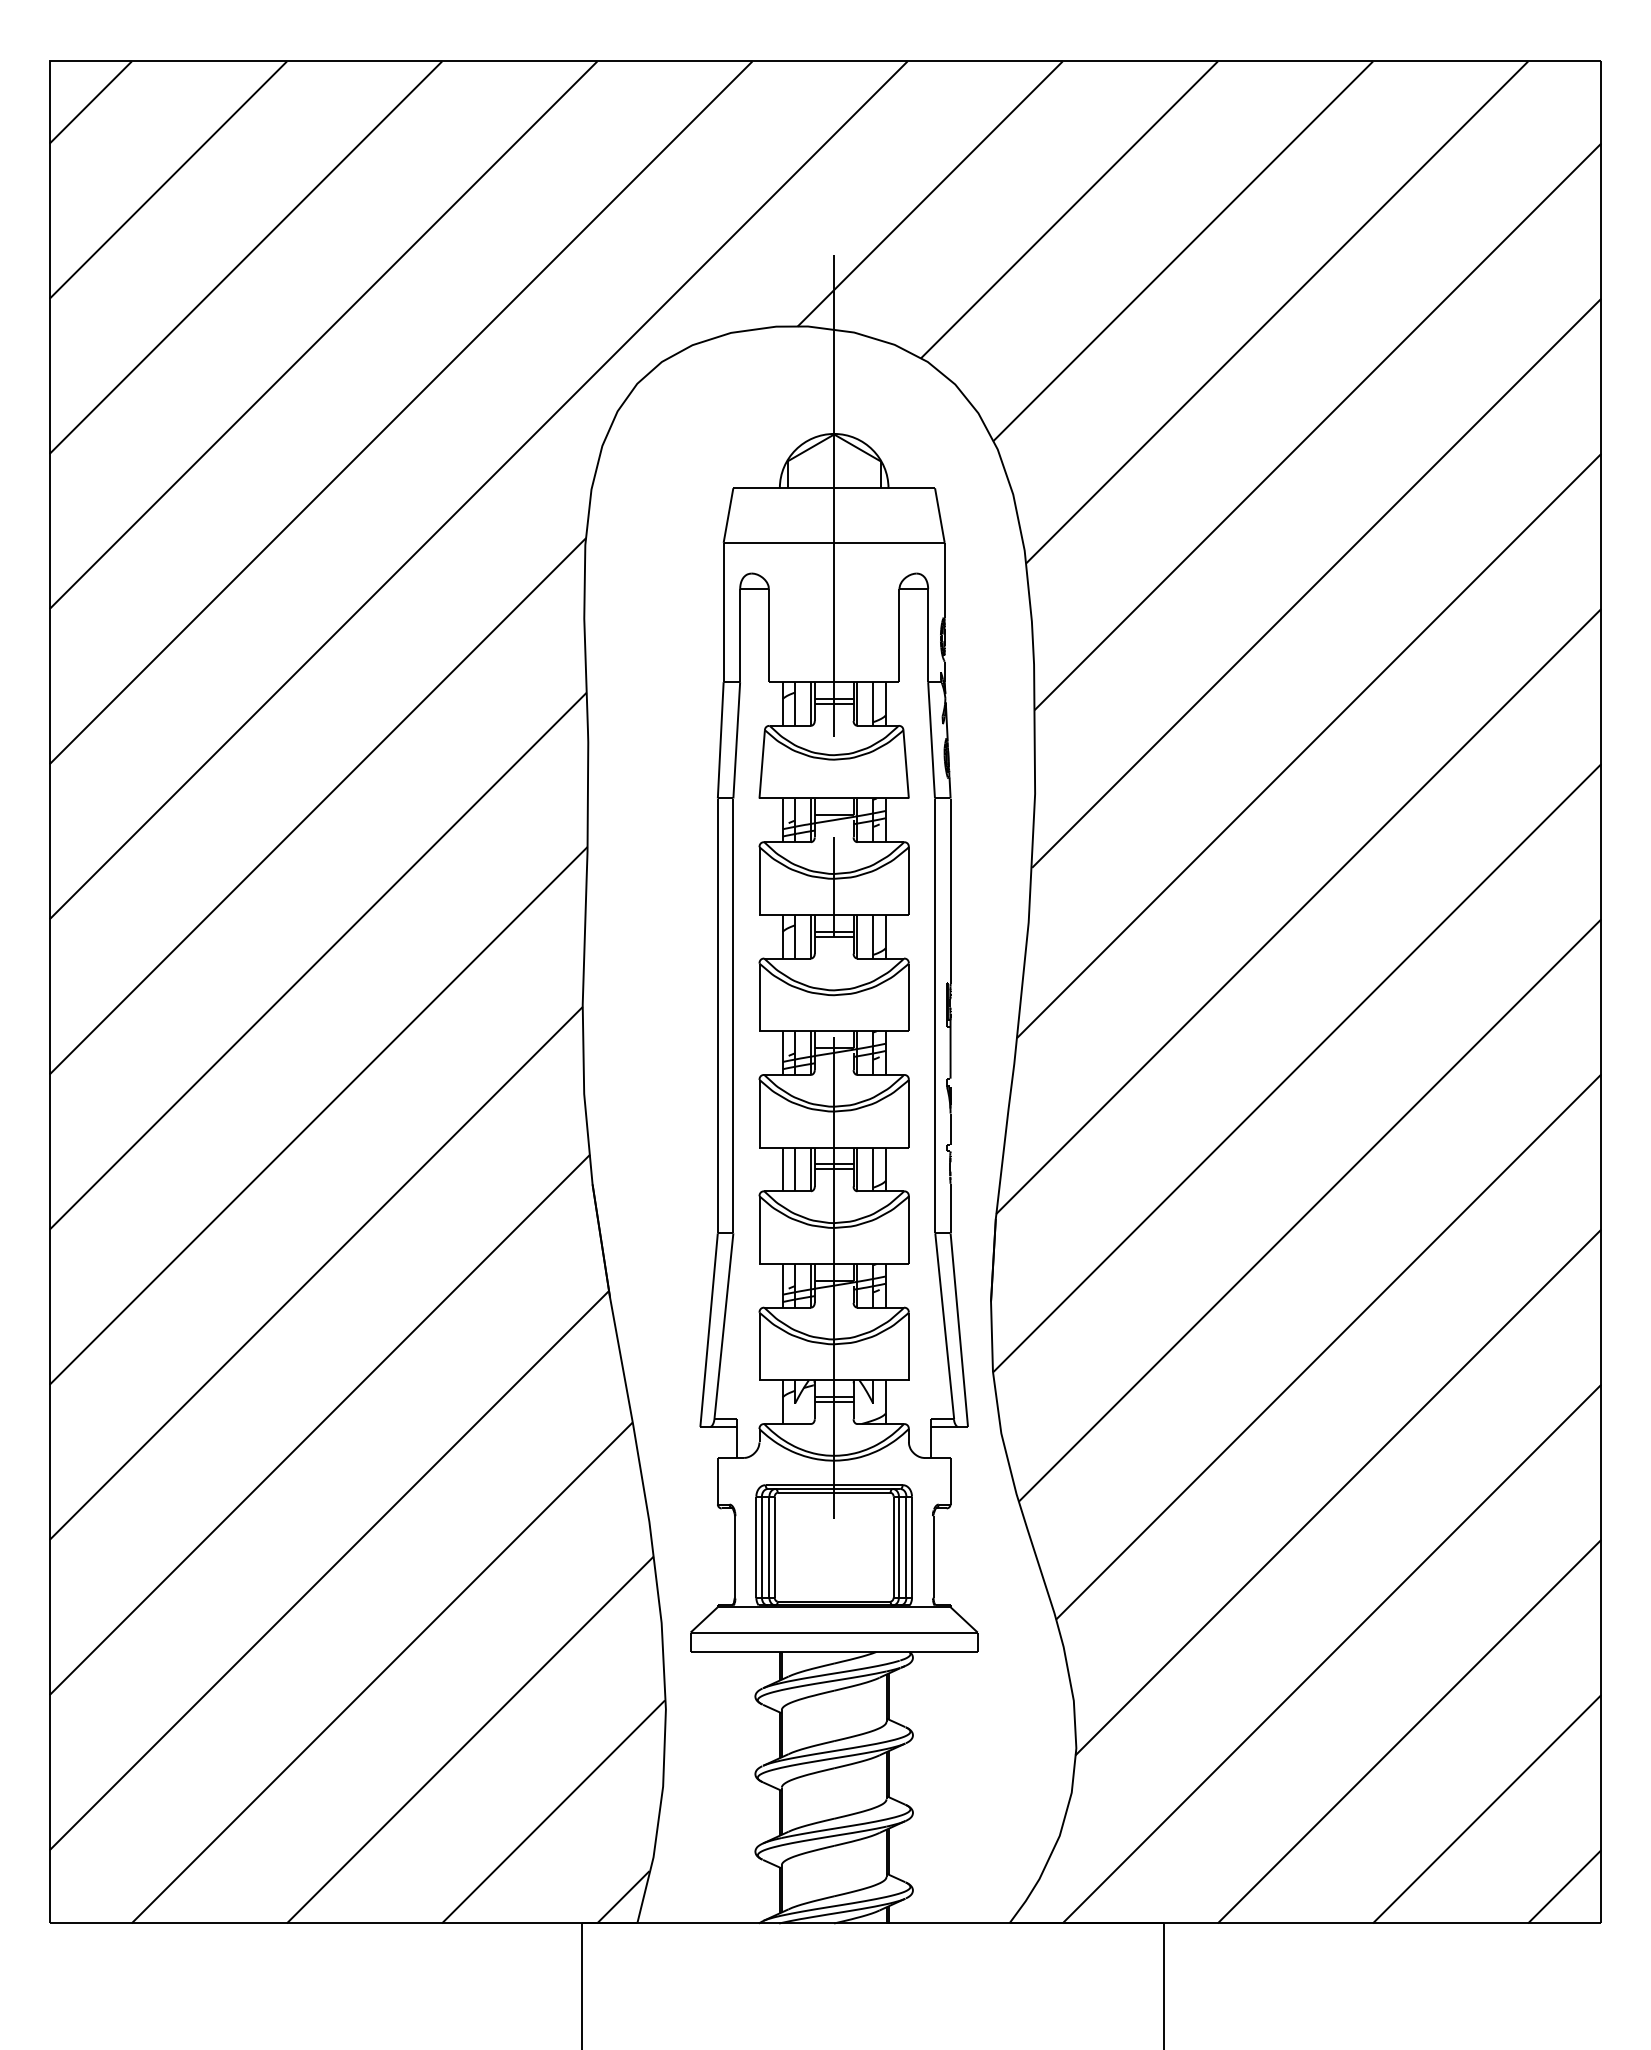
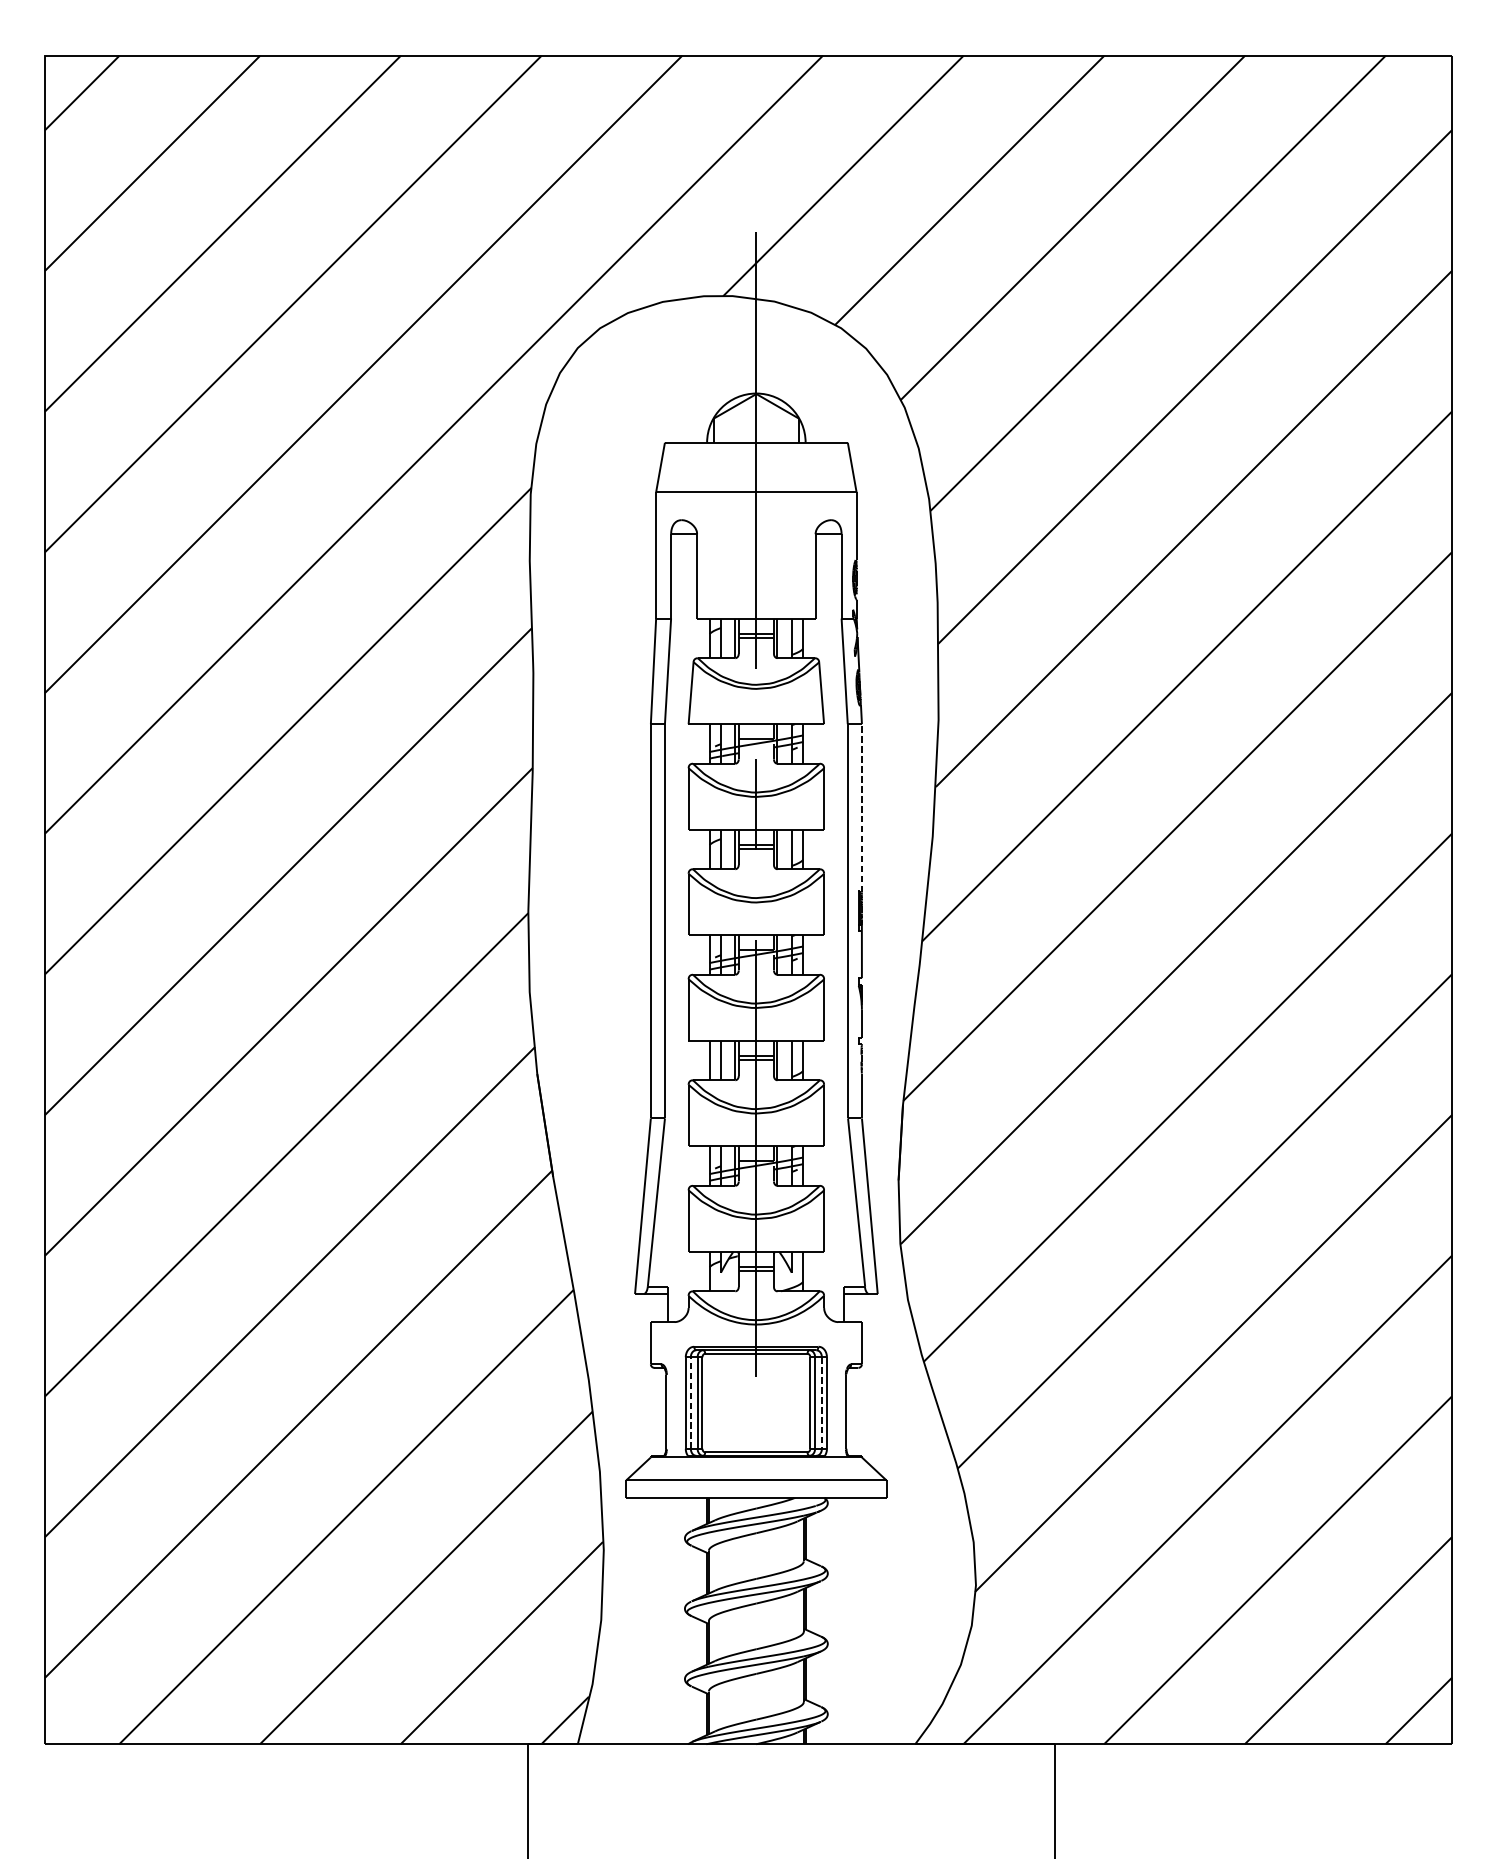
line: (950, 891) -> (861, 808), solid -> dashed
line: (761, 1546) -> (690, 1402), solid -> dashed
line: (906, 1547) -> (821, 1403), solid -> dashed

